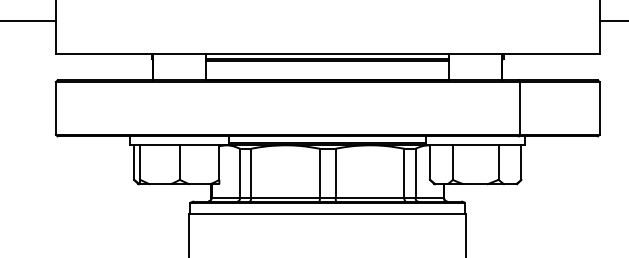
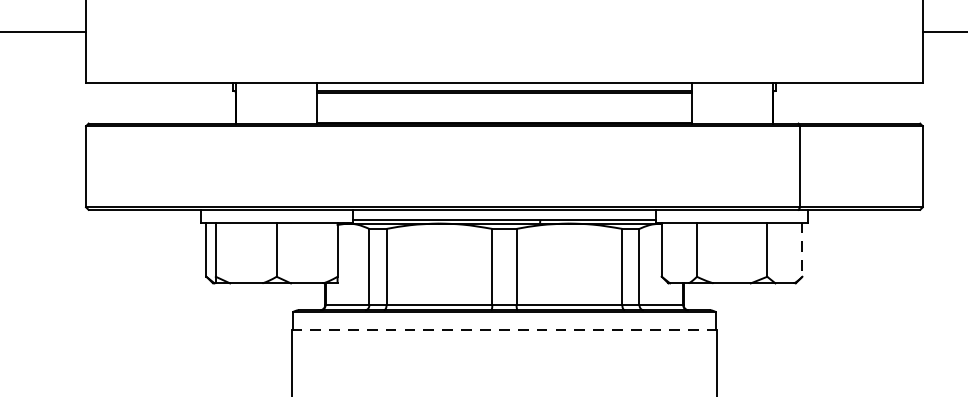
line: (521, 162) -> (802, 250), solid -> dashed
line: (327, 214) -> (504, 330), solid -> dashed

